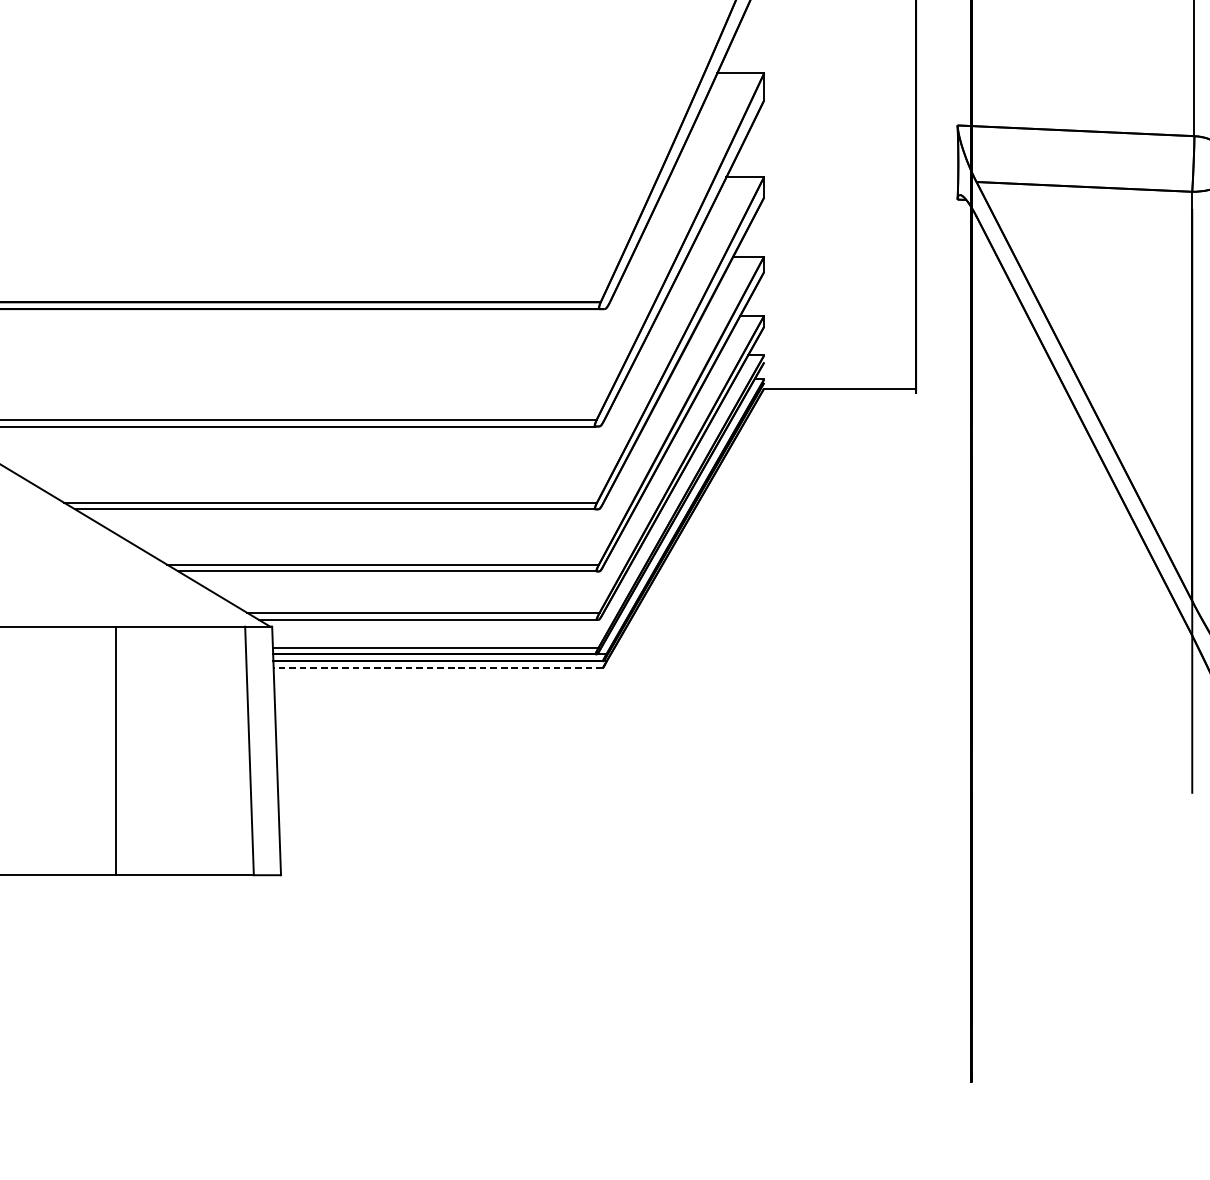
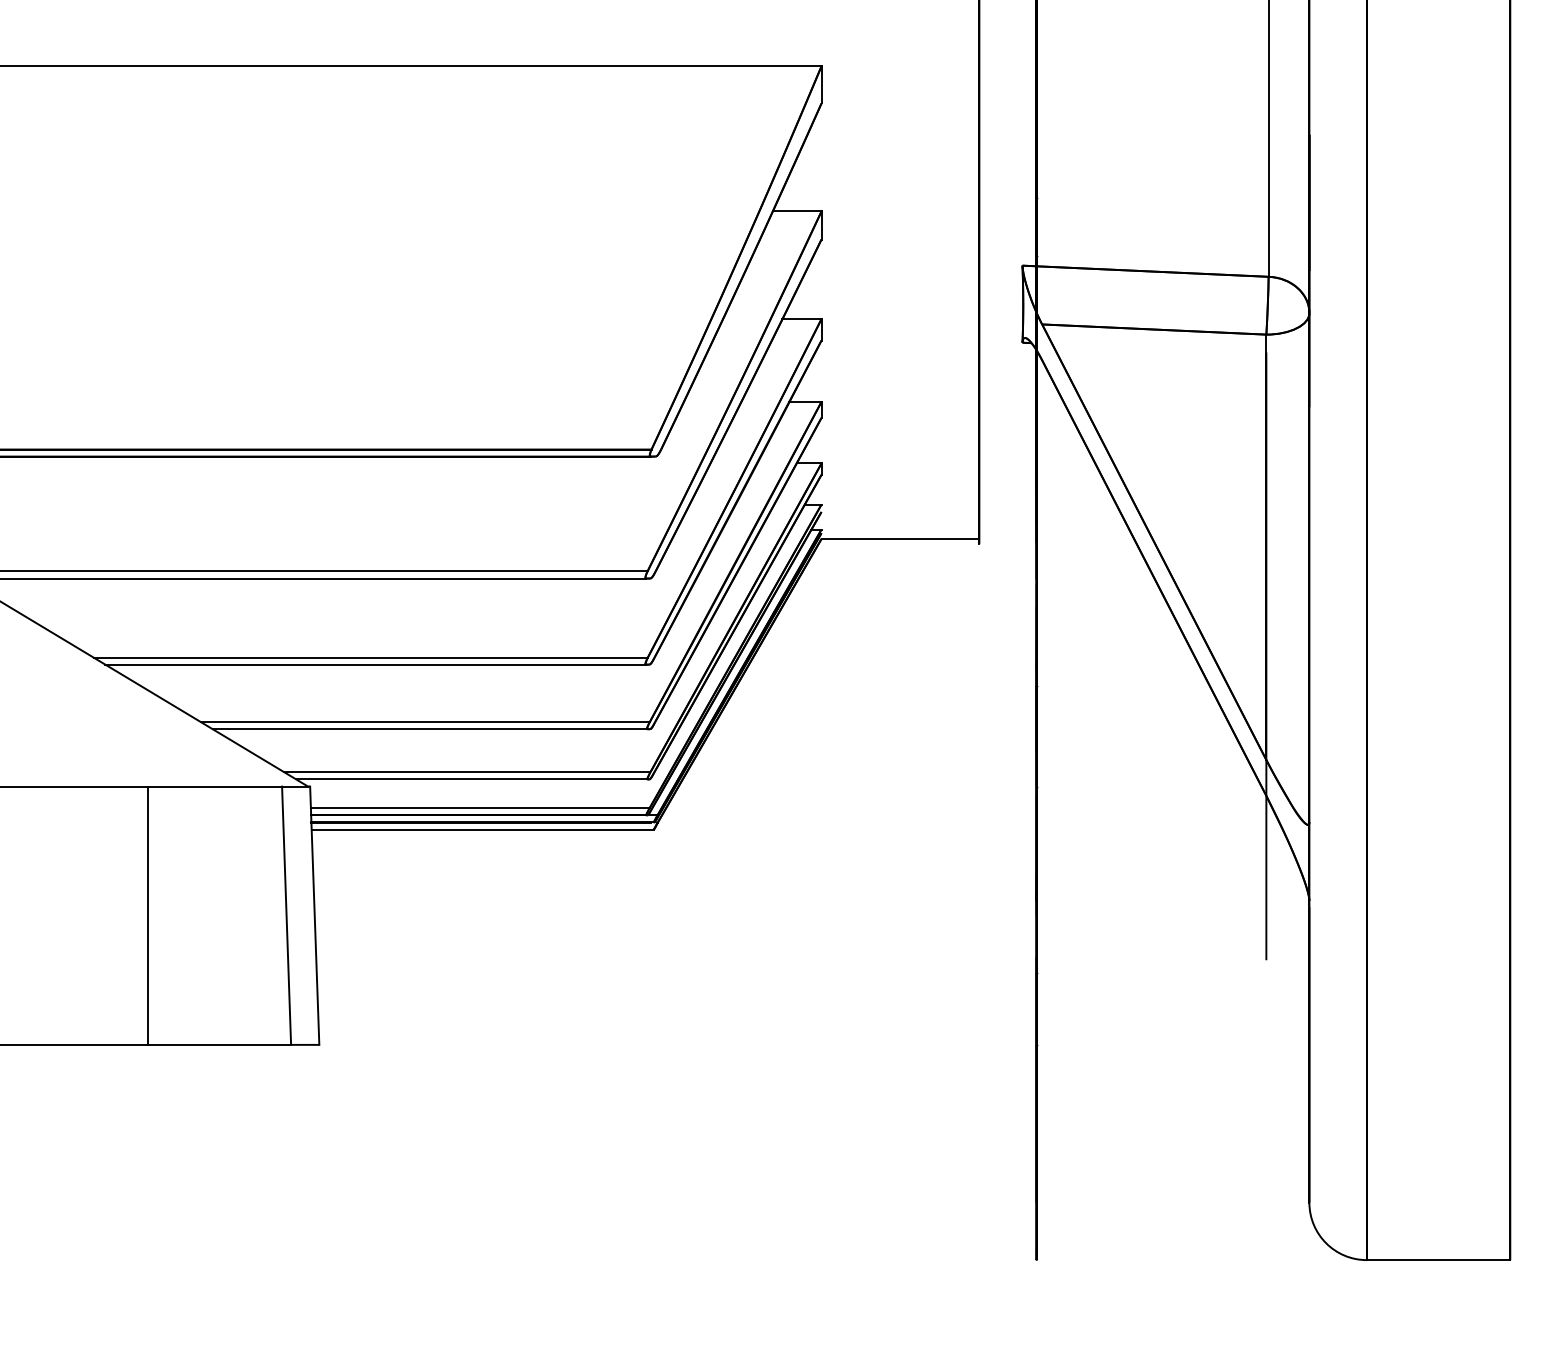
line: (438, 667) -> (482, 829), dashed -> solid

